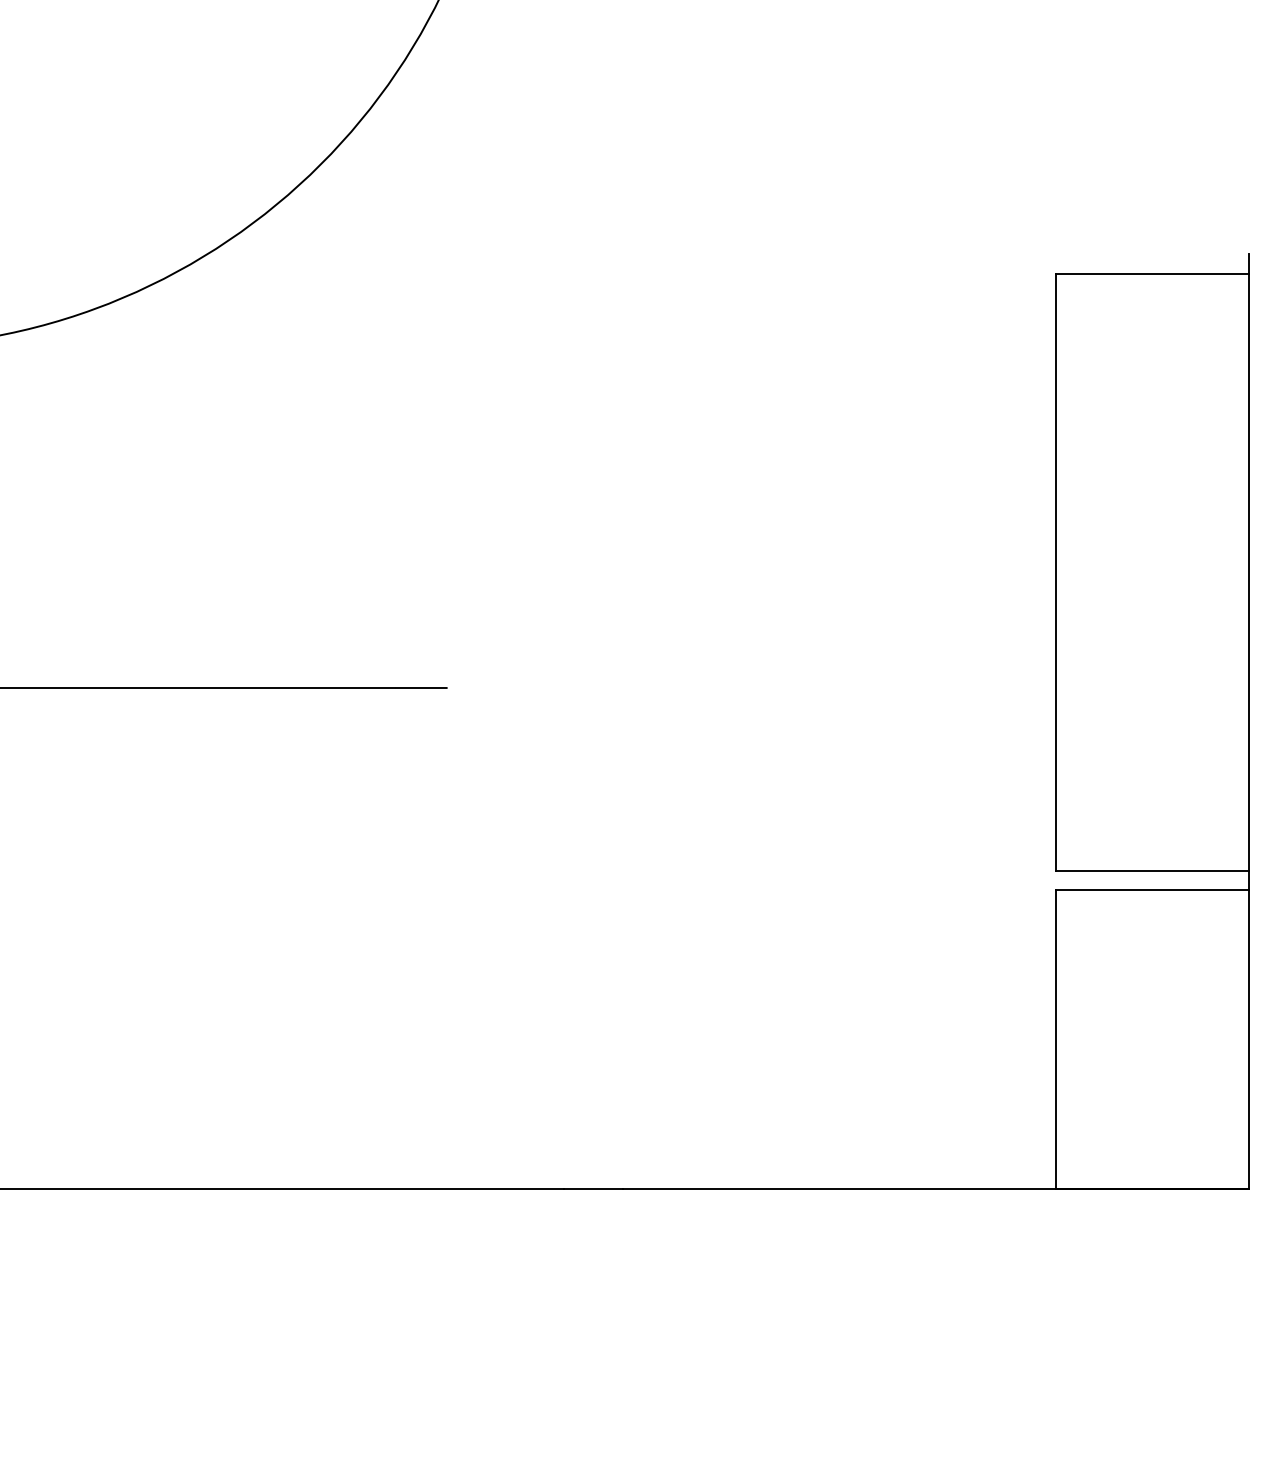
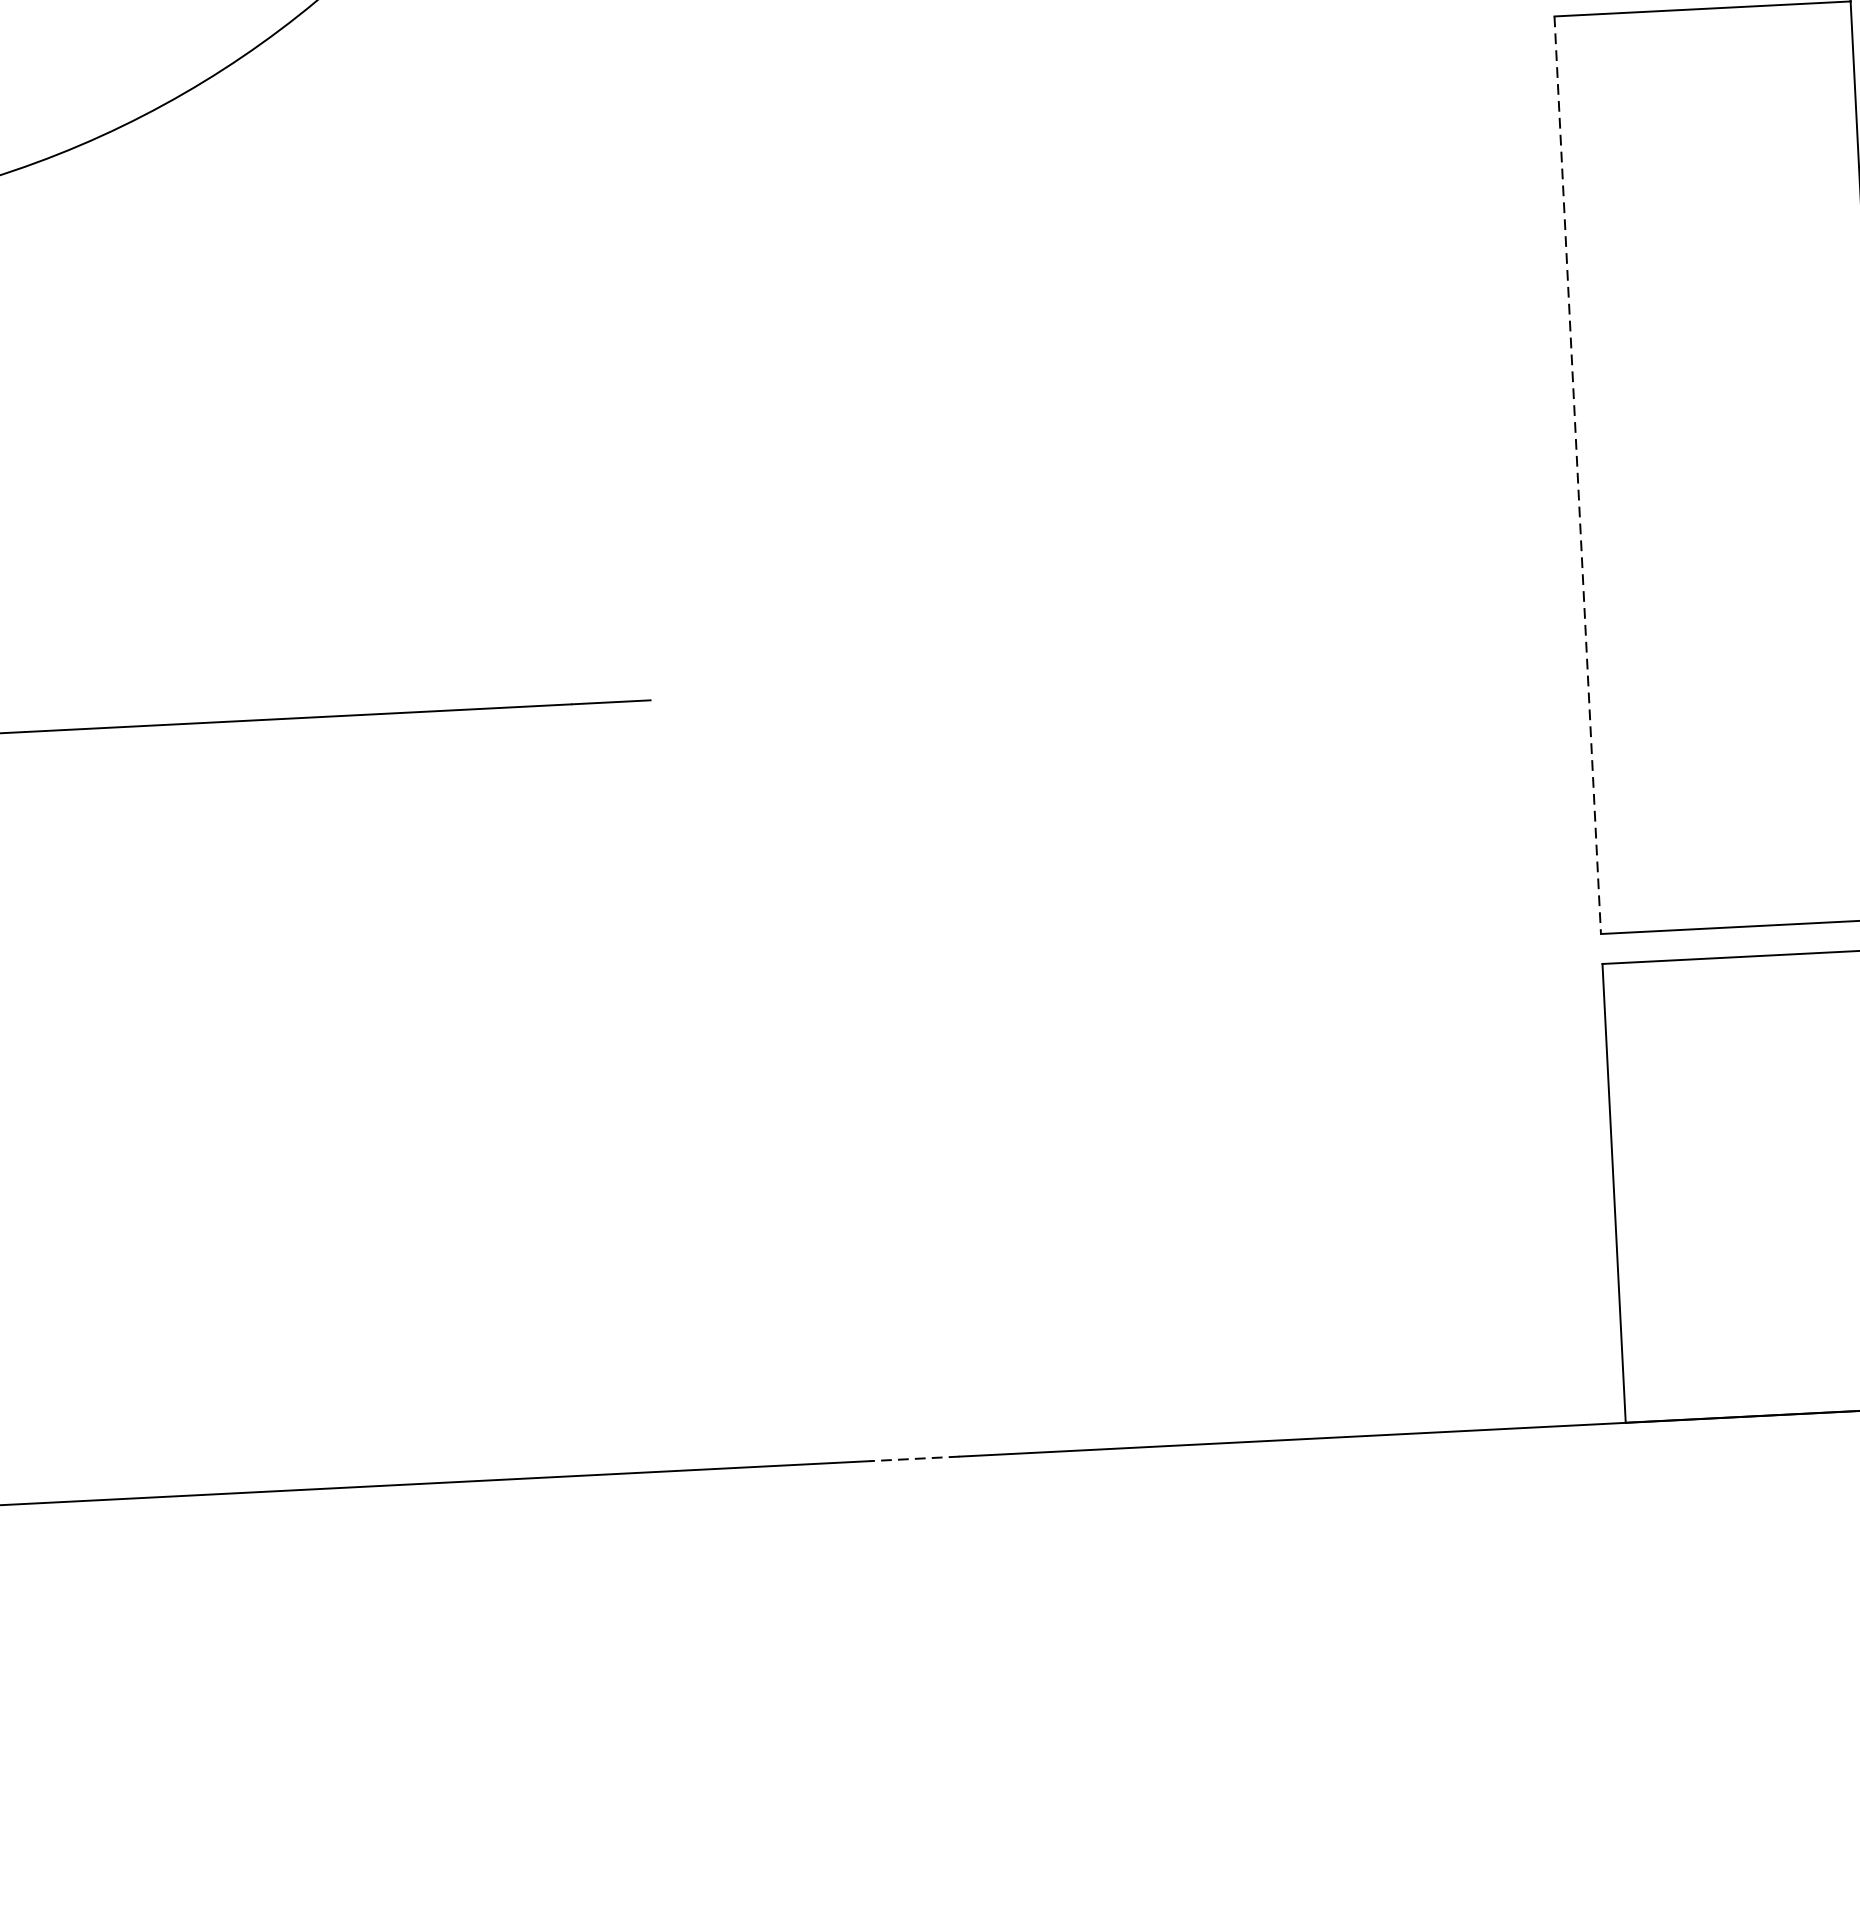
line: (1056, 572) -> (1578, 475), solid -> dashed
line: (593, 1189) -> (914, 1459), solid -> dashed

